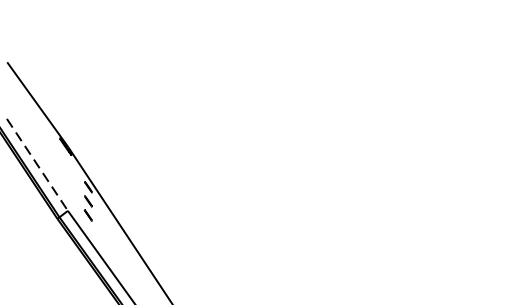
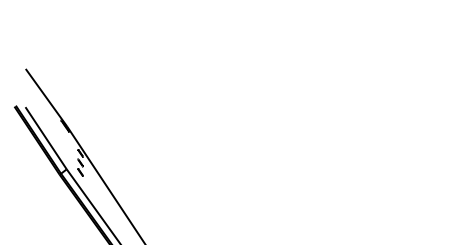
line: (37, 165) -> (46, 138), dashed -> solid

